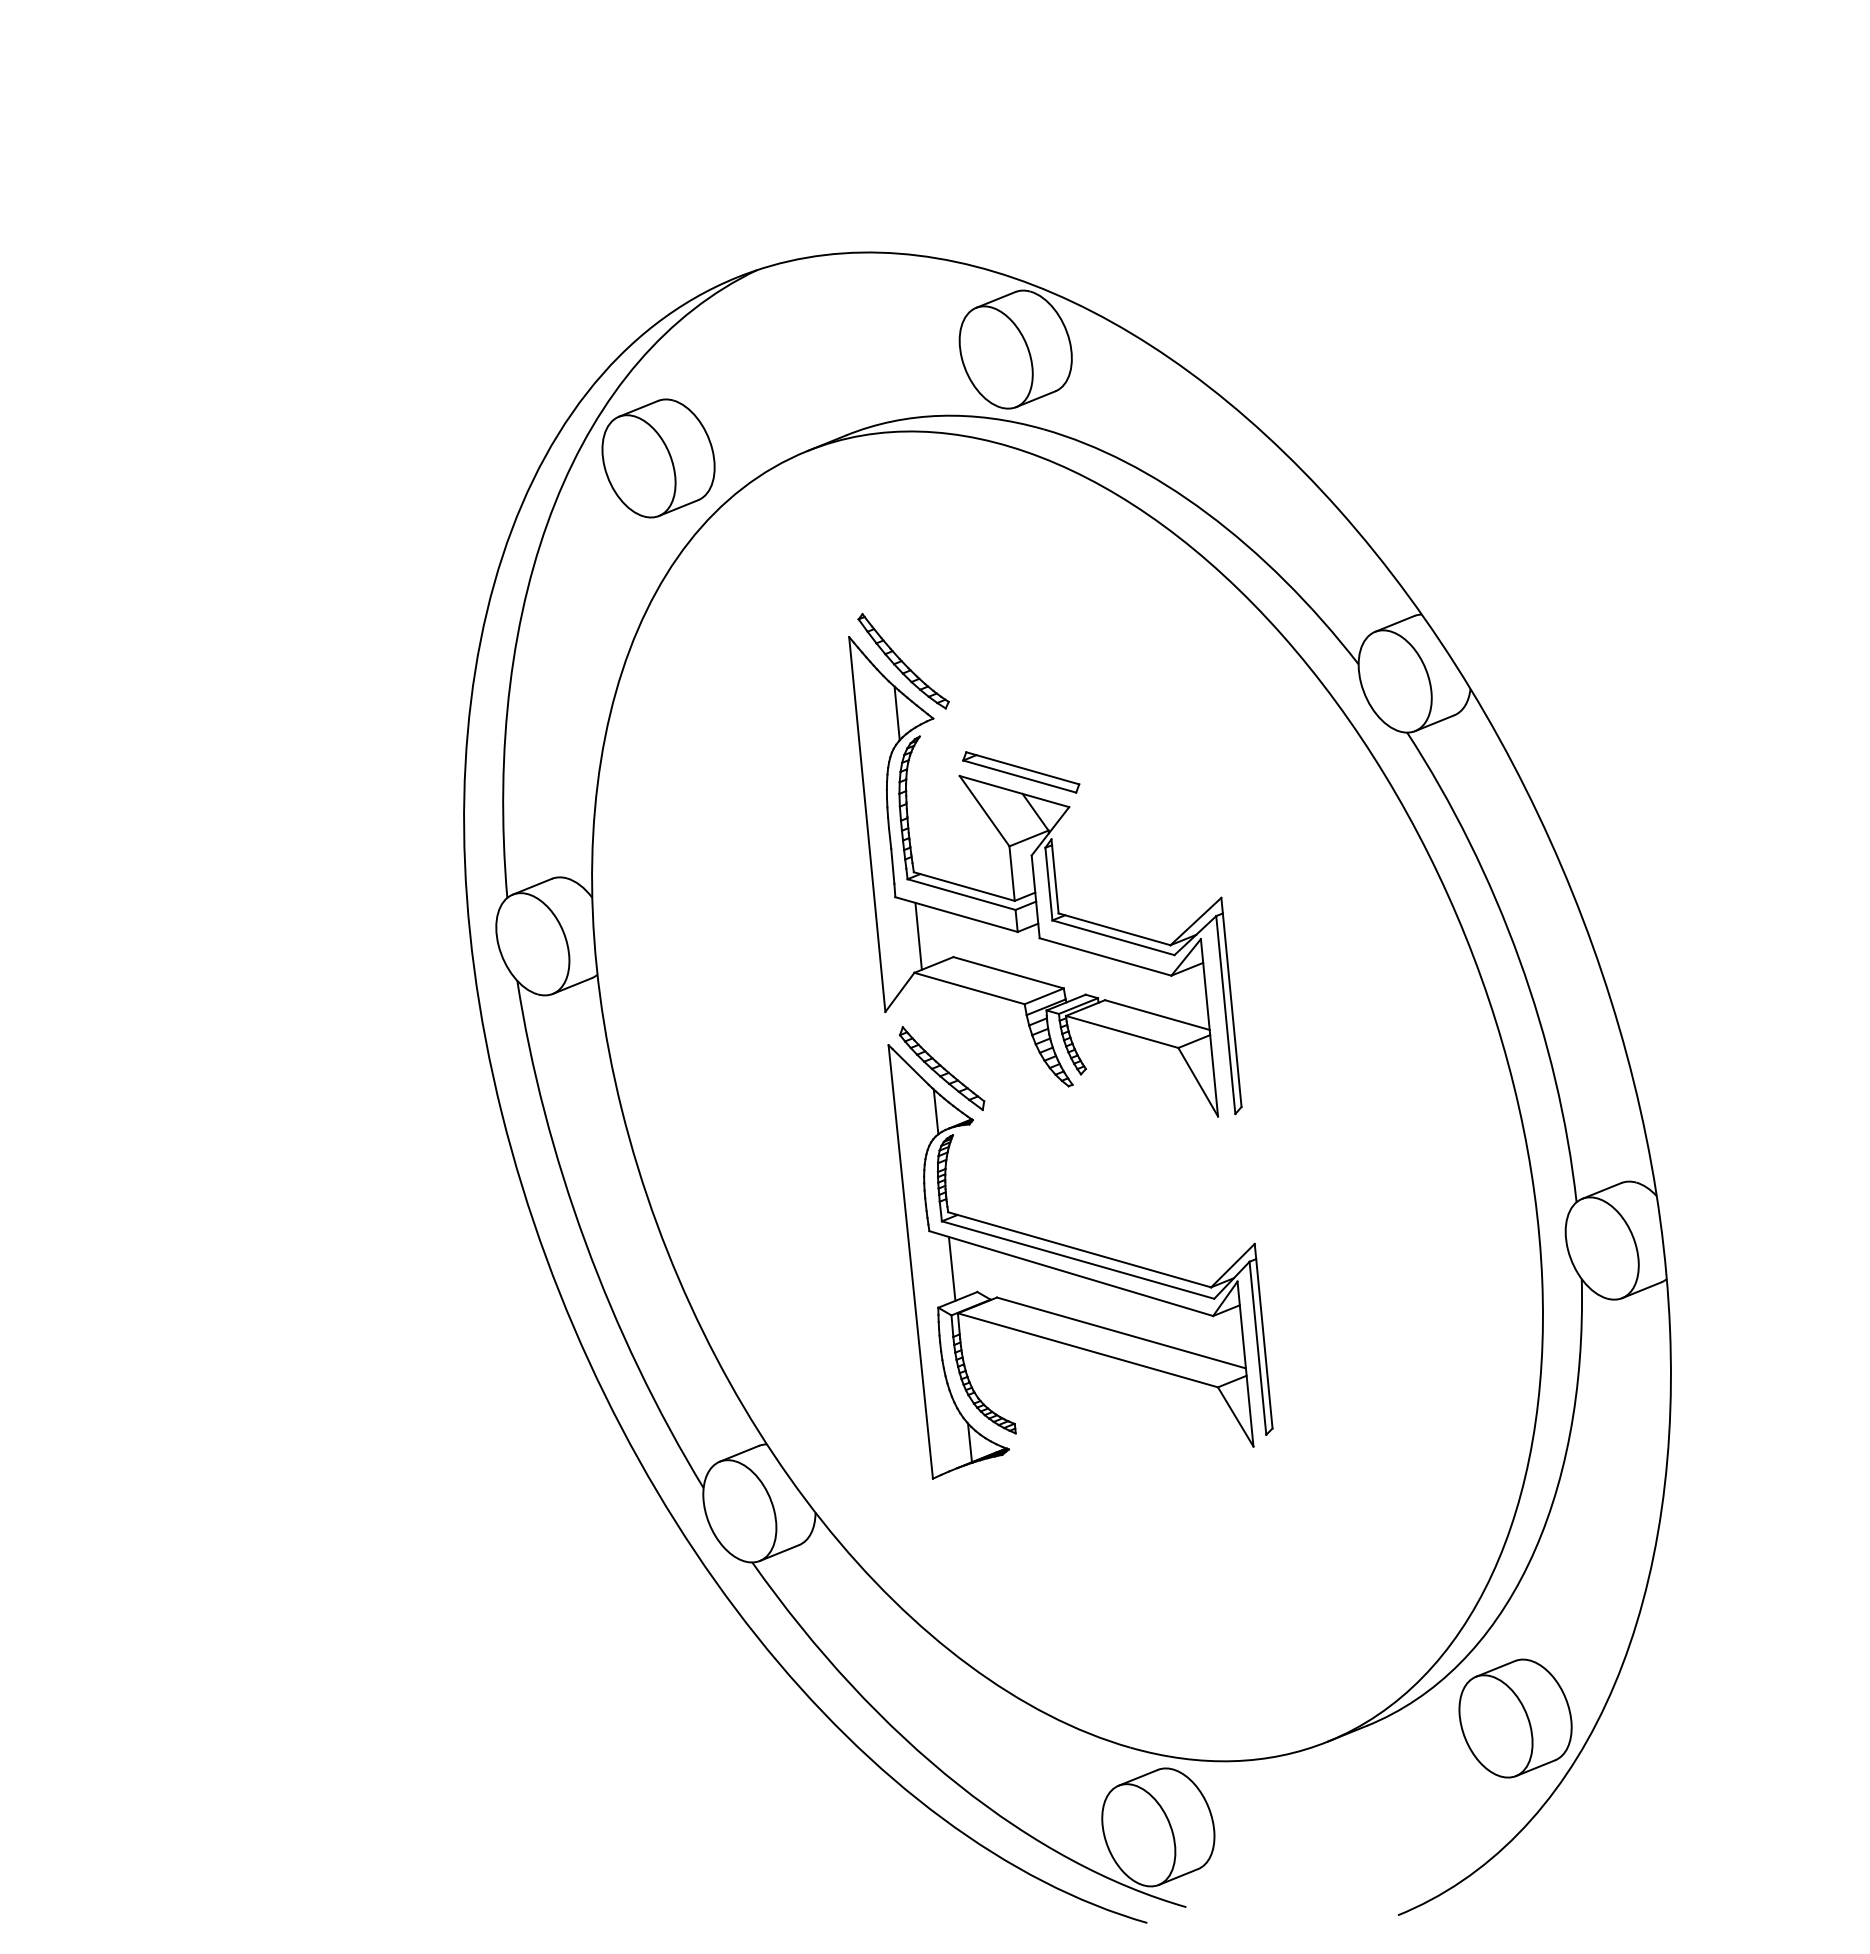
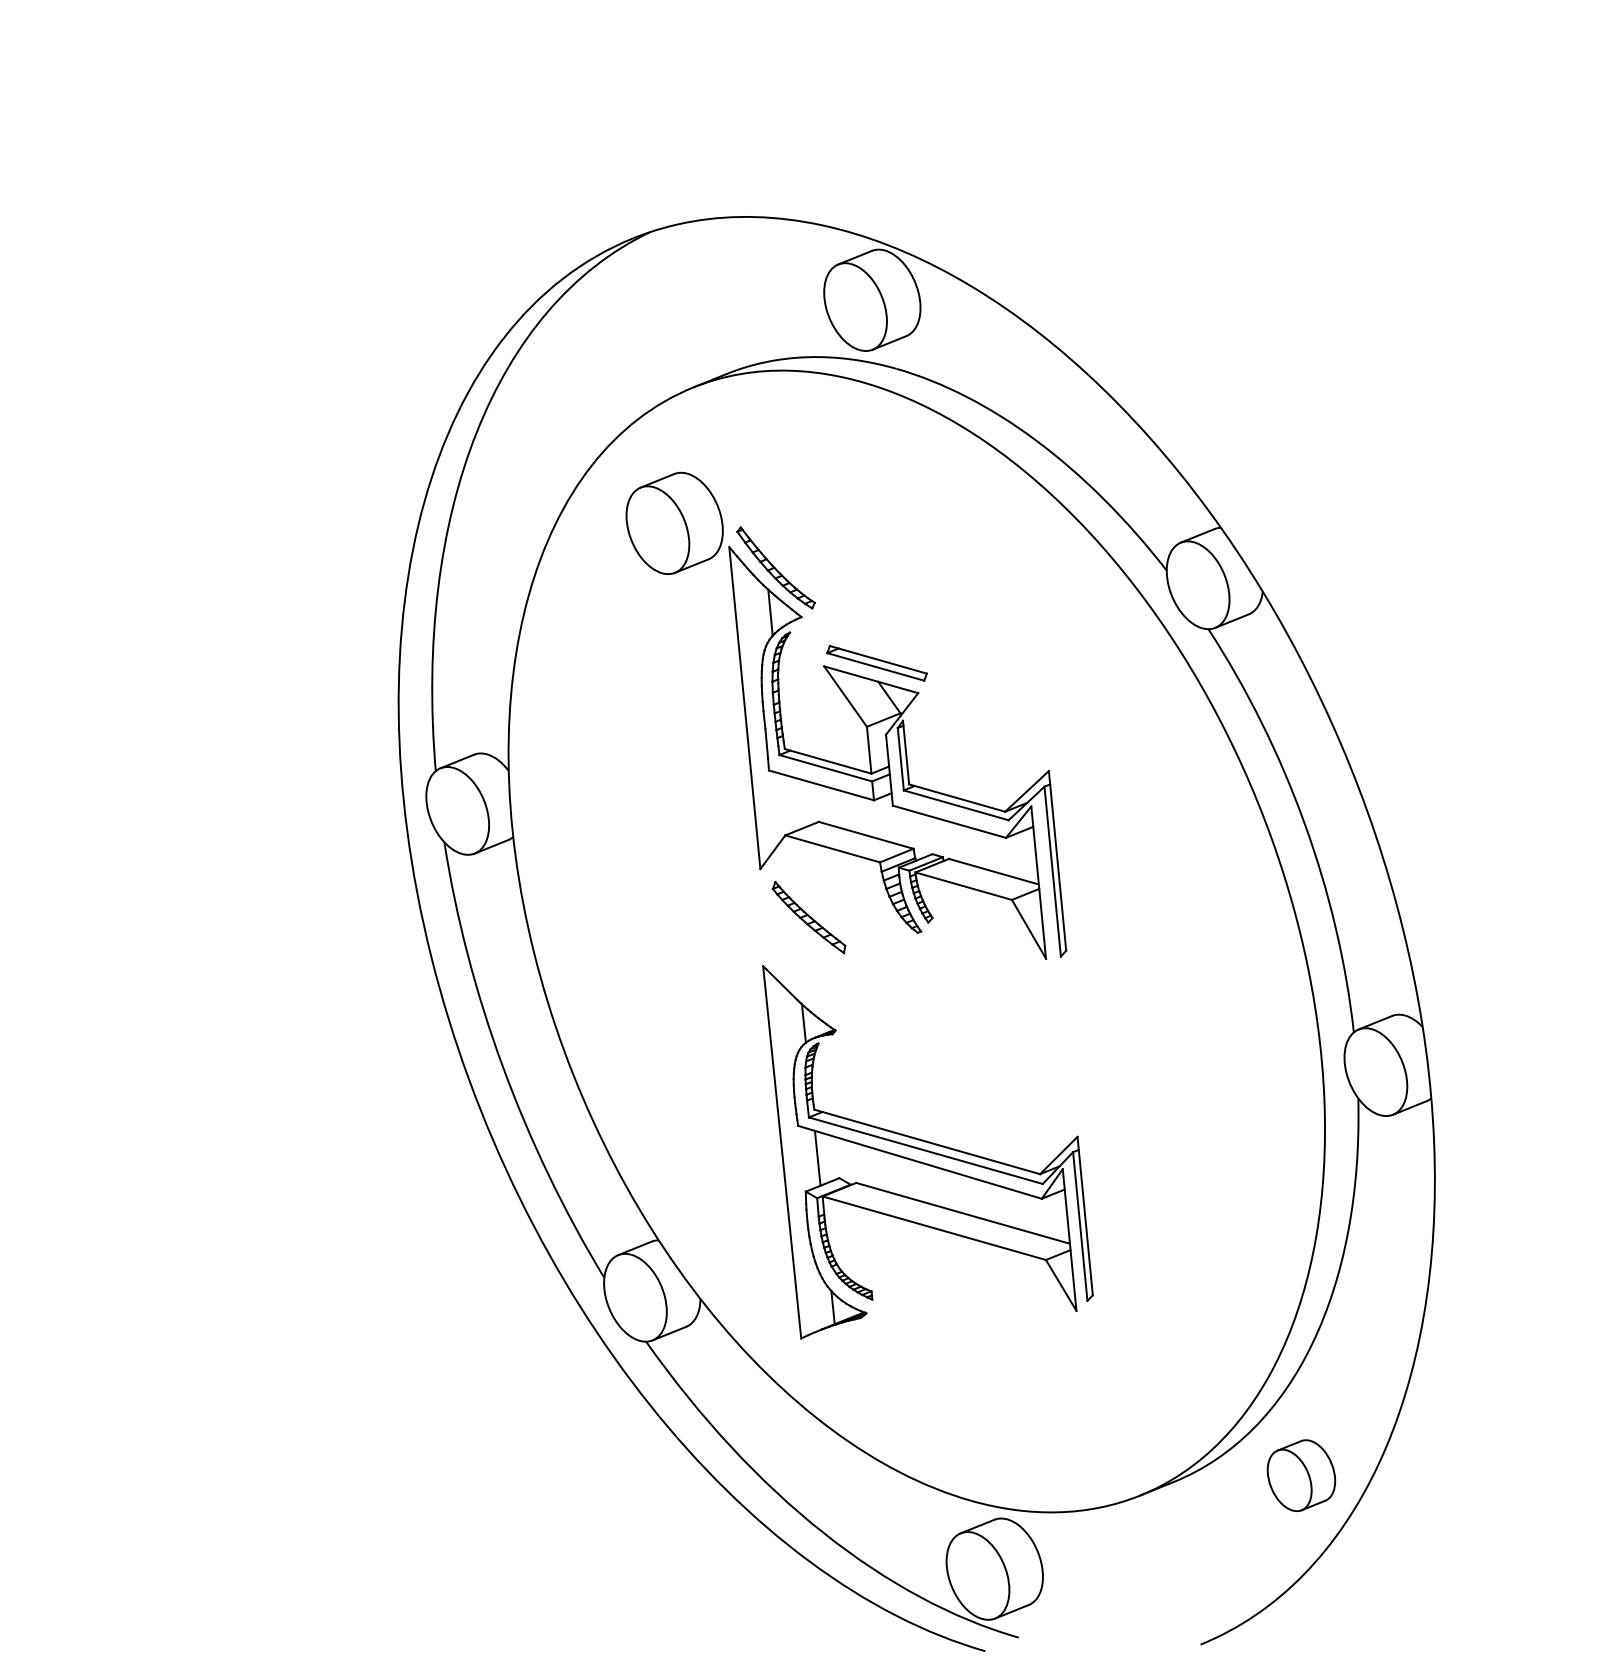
part: (658, 458) -> (674, 523), moved
line: (918, 935) -> (788, 803), removed
part: (1080, 1261) -> (927, 1151), moved
part: (1515, 1718) -> (1301, 1475), size x0.7

